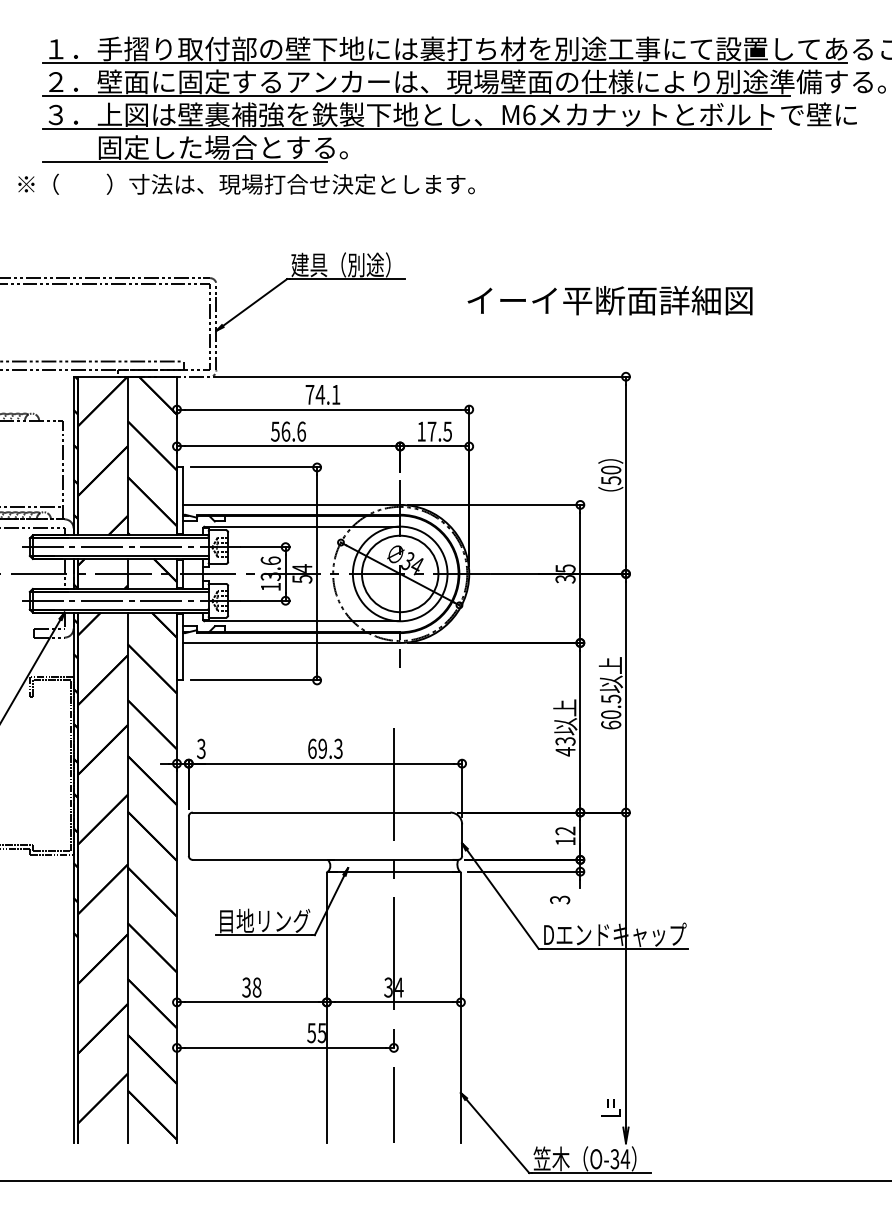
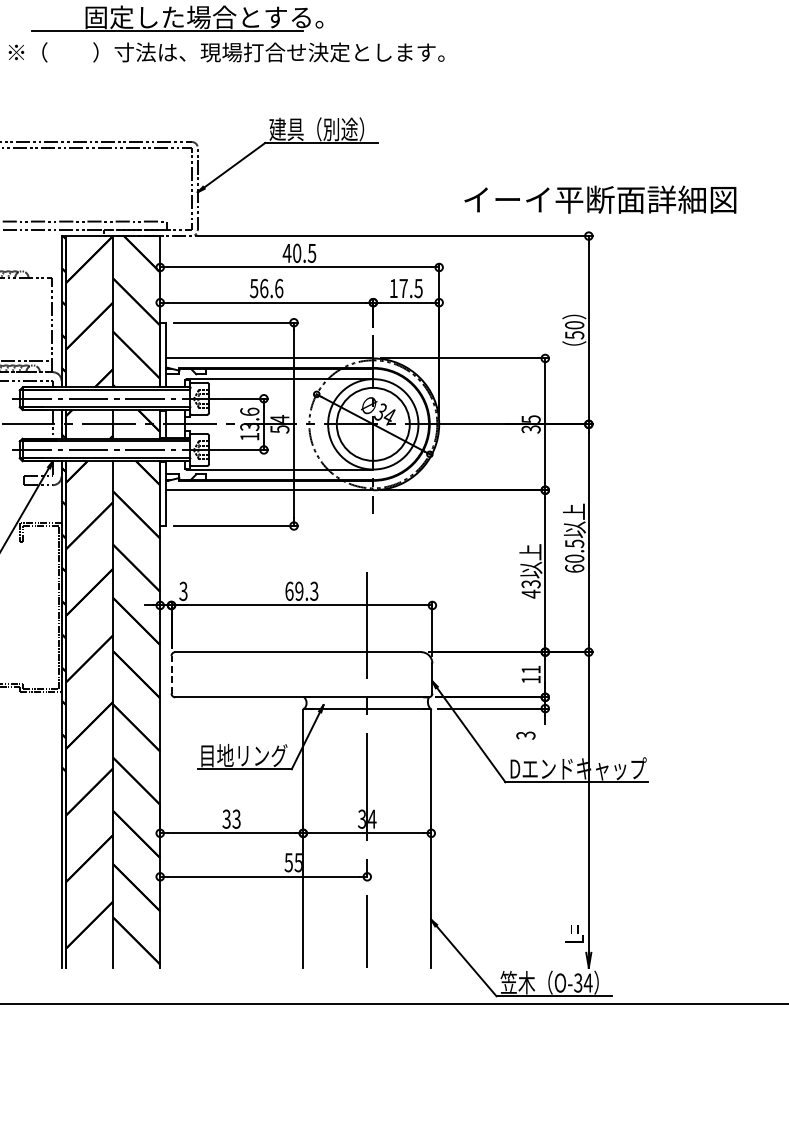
text: (609, 300) -> (599, 199), moved
text: (322, 394) -> (299, 253), 74.1 -> 40.5
text: (565, 830) -> (531, 669), 12 -> 11
line: (188, 836) -> (171, 674), solid -> dashed
text: (256, 987) -> (236, 819), 38 -> 33

